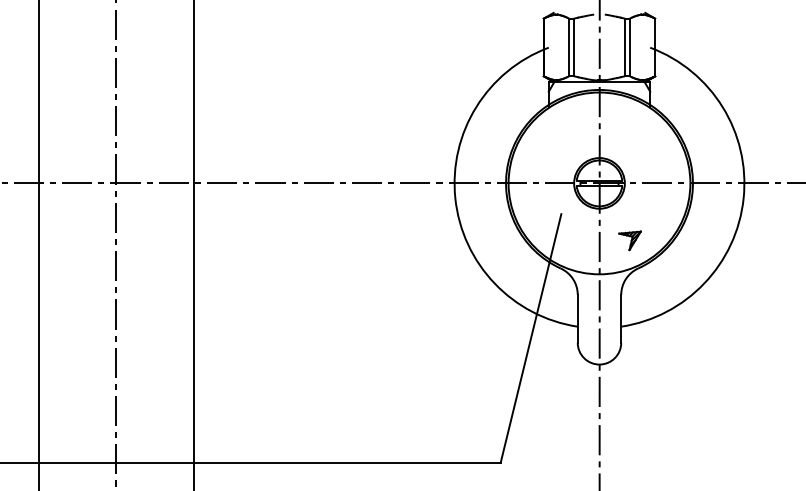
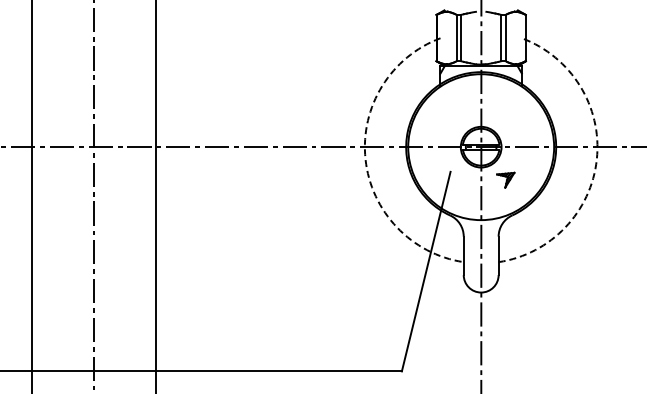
arc: (455, 198) -> (365, 159), solid -> dashed
arc: (743, 198) -> (596, 159), solid -> dashed
part: (629, 239) -> (505, 179), moved

